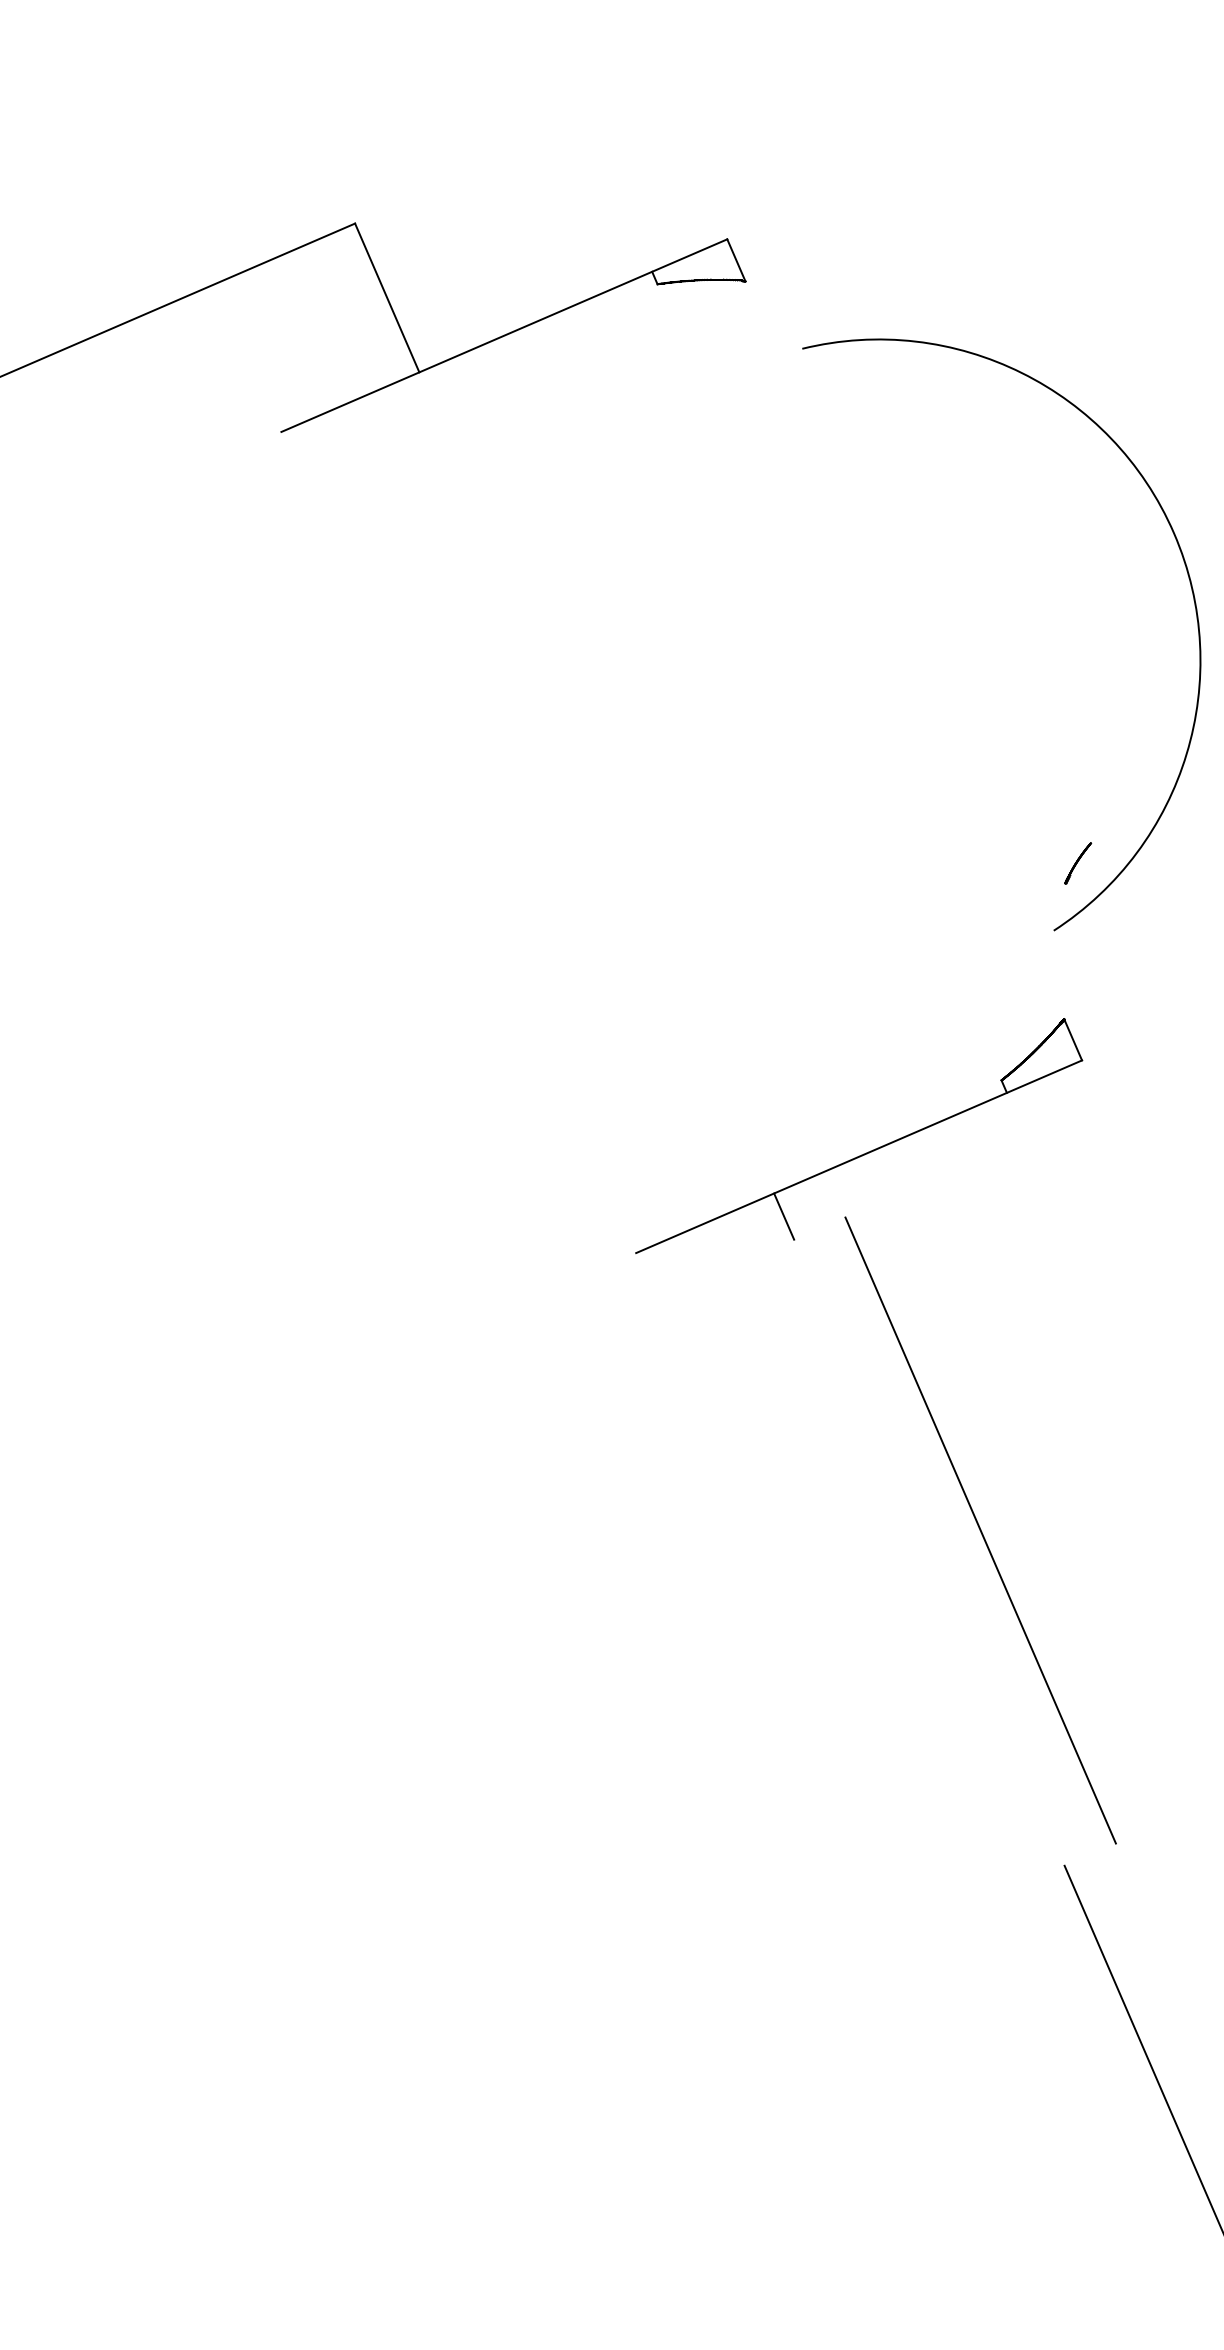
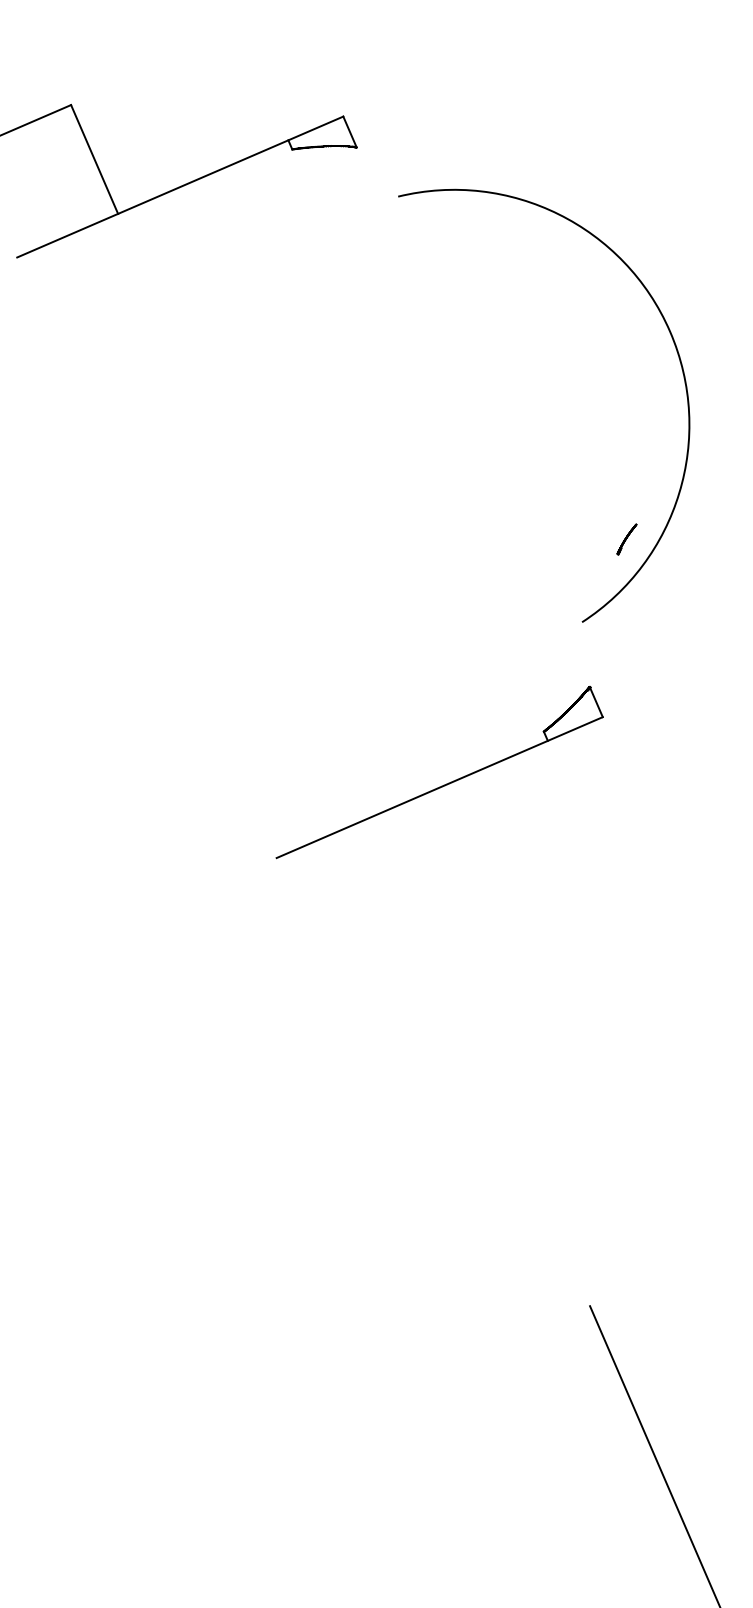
part: (1078, 863) -> (627, 539), moved
line: (784, 1216) -> (385, 831), removed
line: (980, 1530) -> (528, 1060), removed

